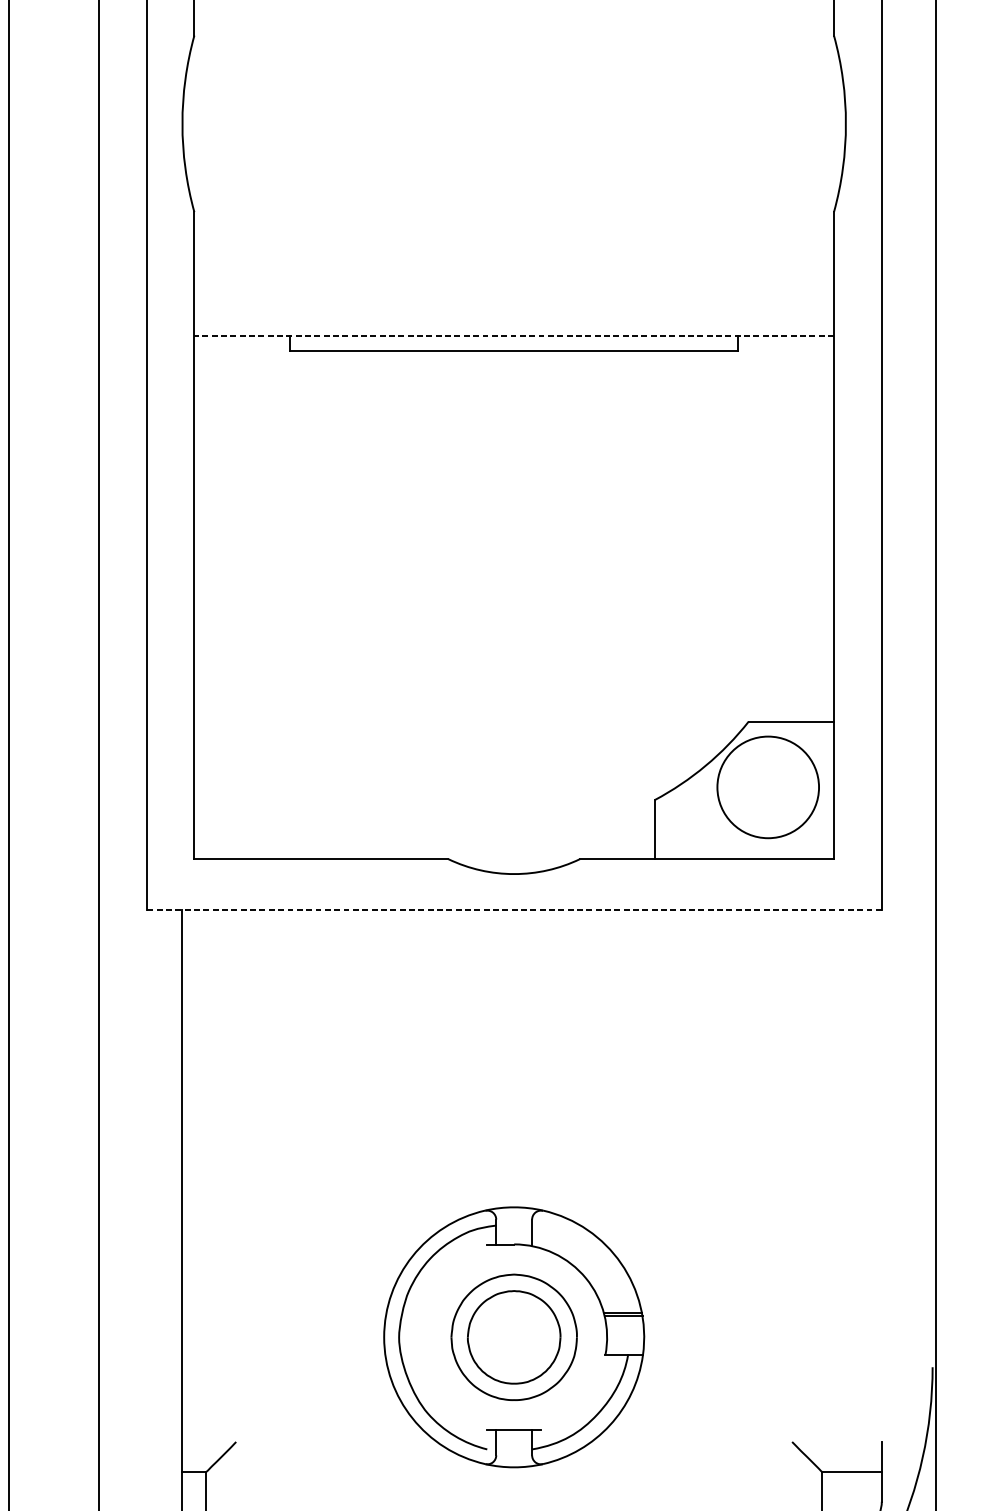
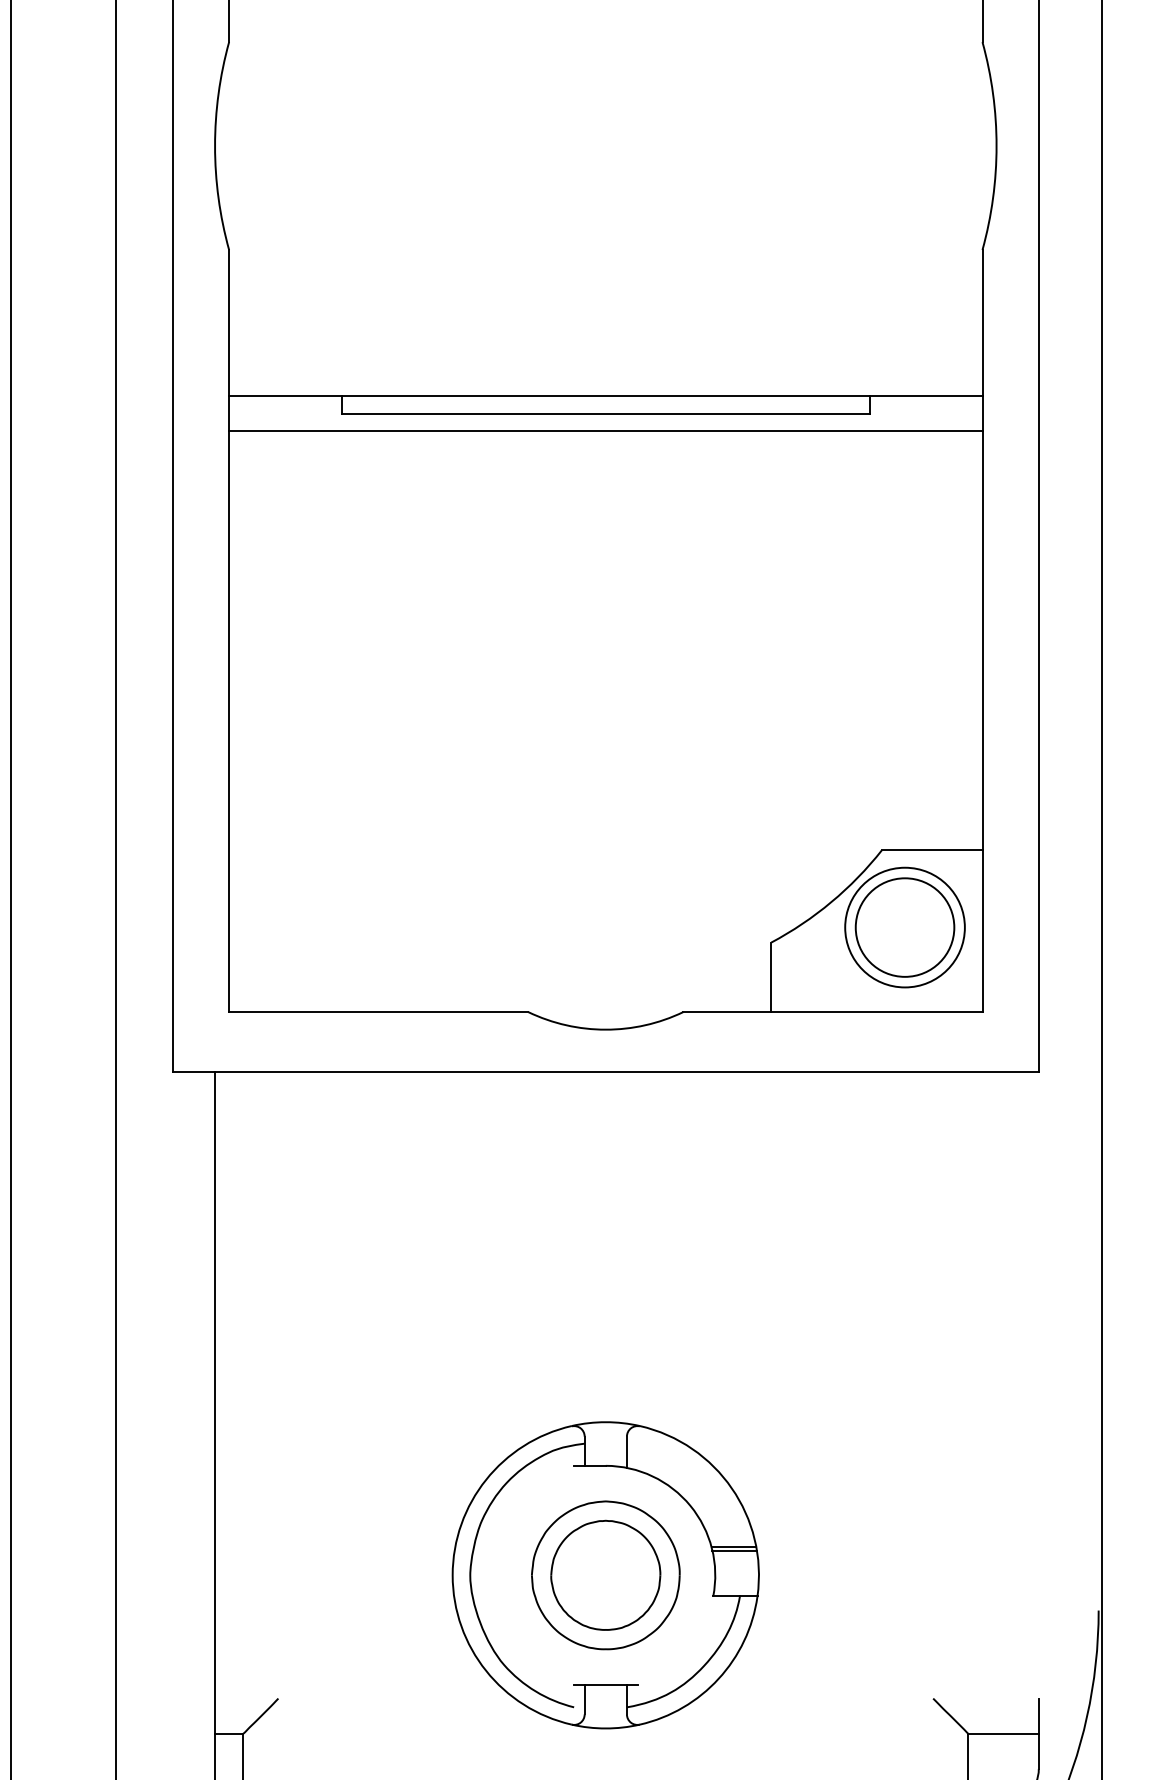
line: (513, 336) -> (605, 396), dashed -> solid
line: (513, 366) -> (605, 431), added
part: (767, 787) -> (904, 927), added
line: (513, 909) -> (605, 1071), dashed -> solid

